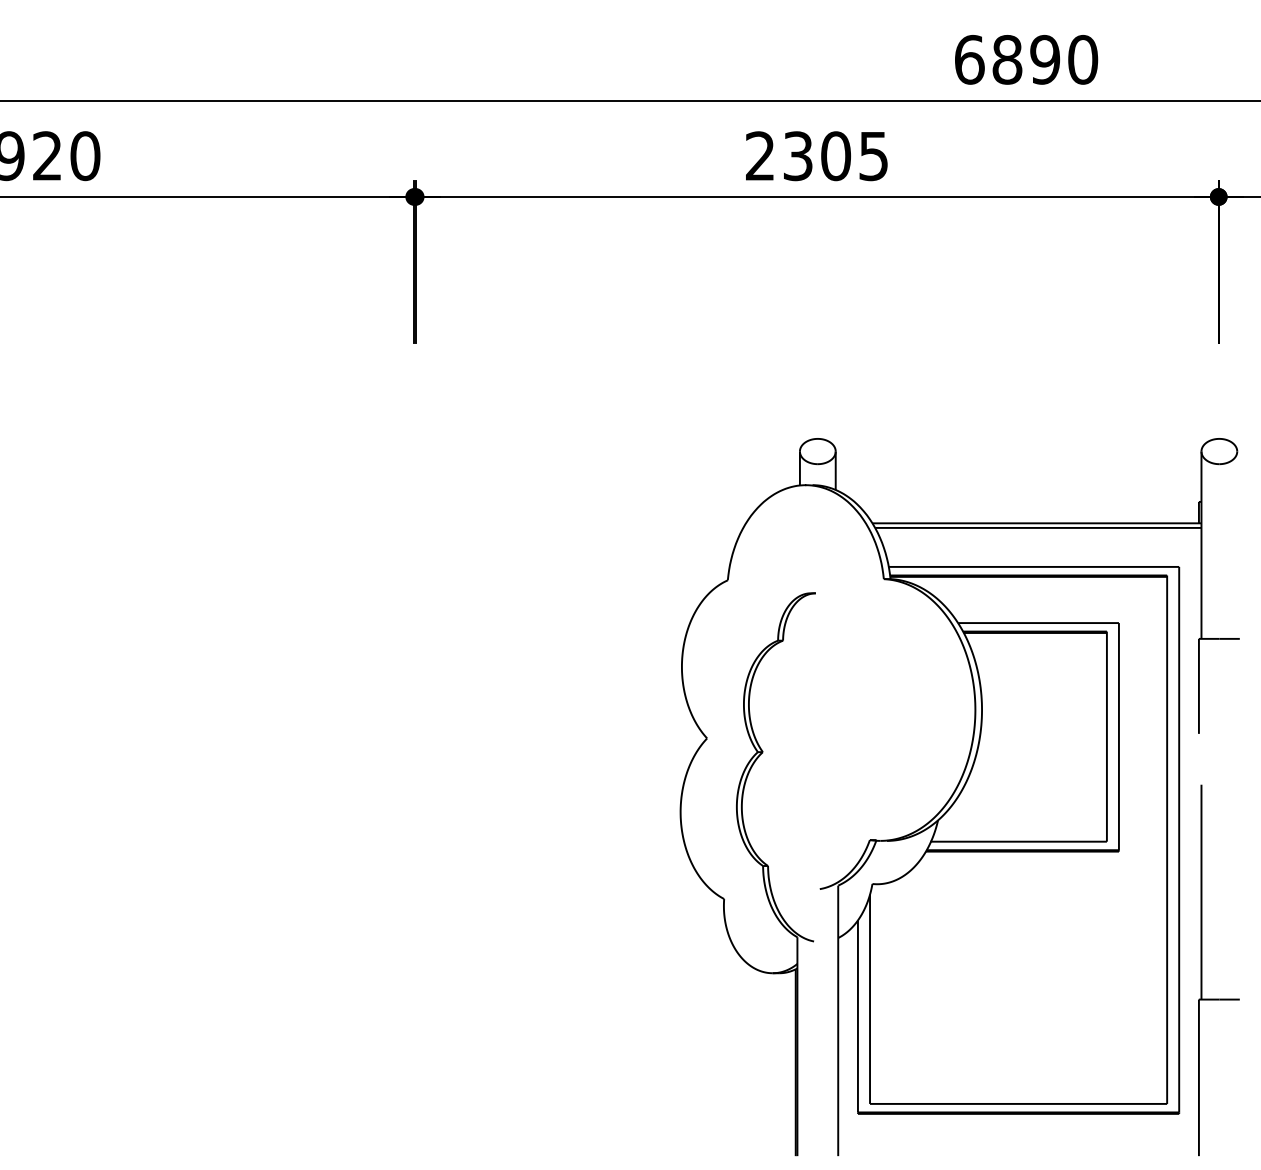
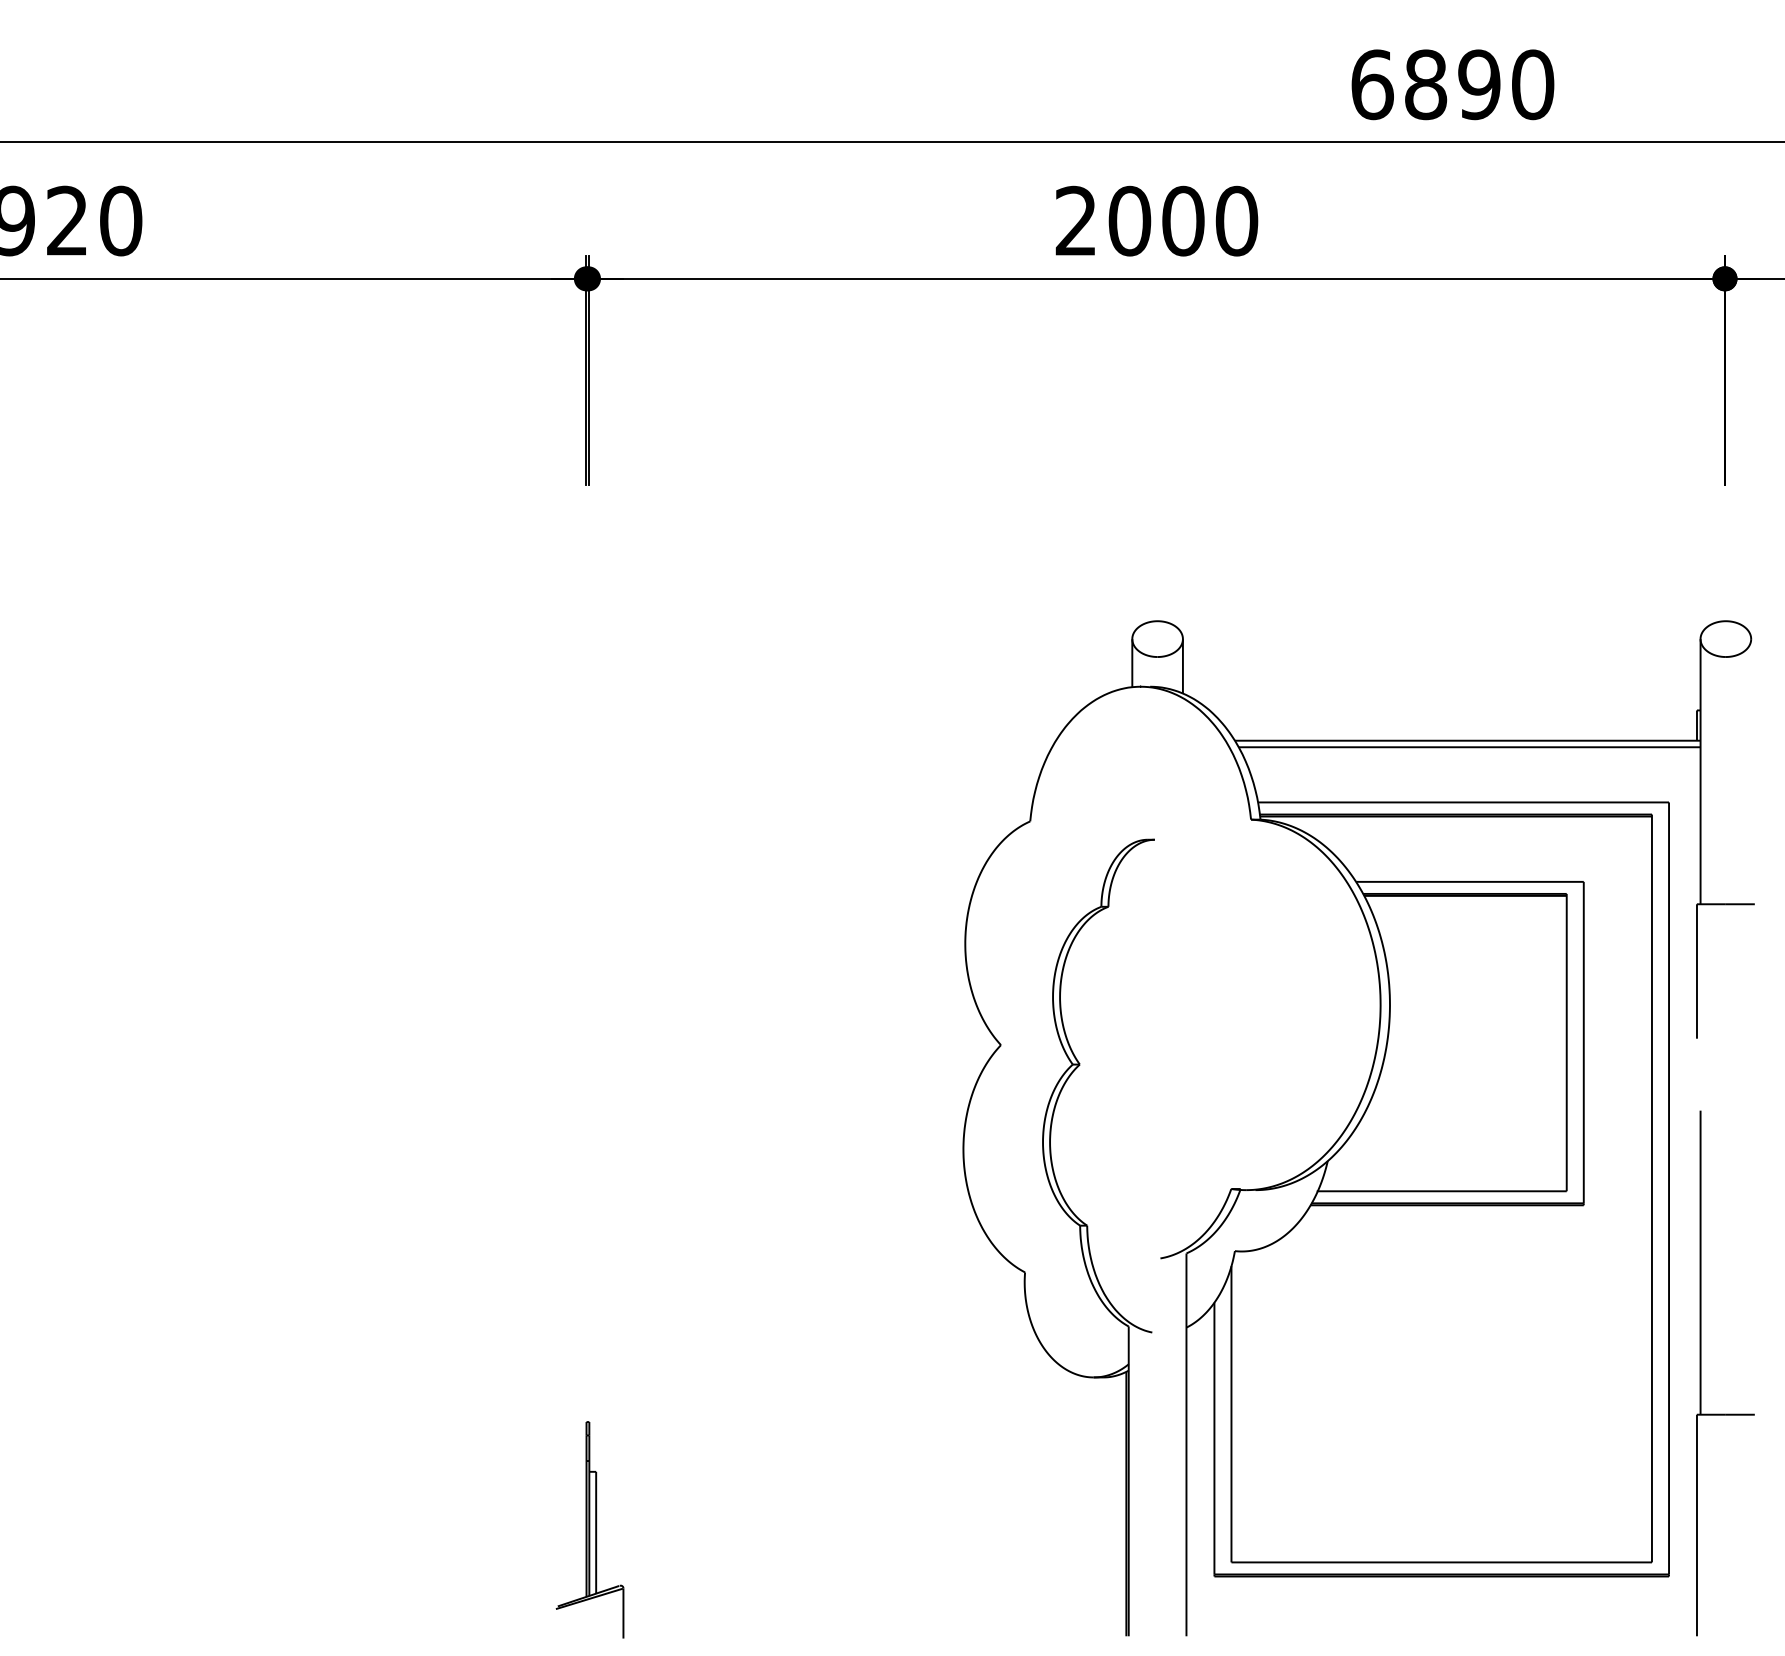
text: (836, 155) -> (1183, 220), 2305 -> 2000
part: (416, 1080) -> (589, 1529), added

